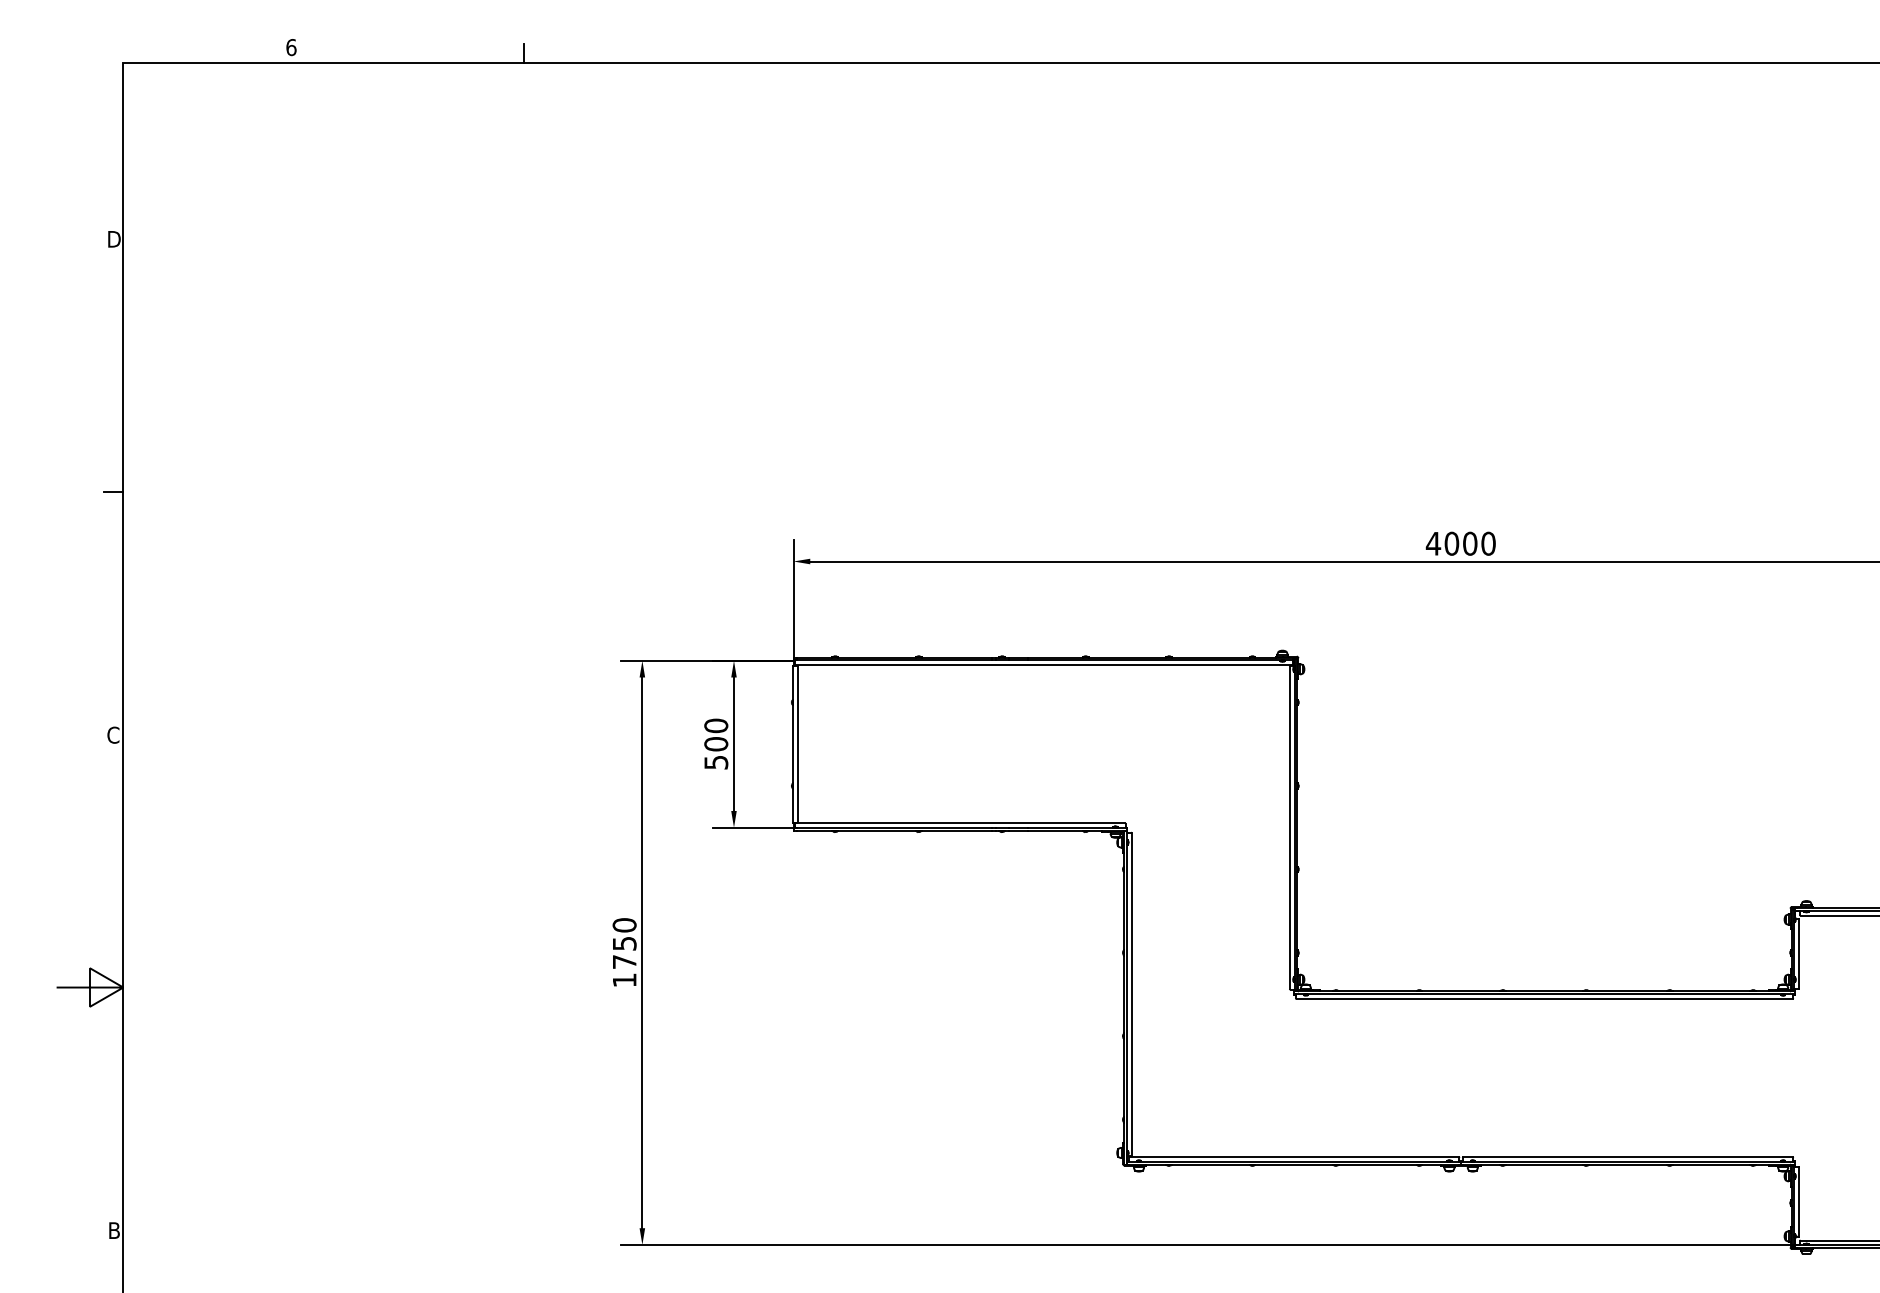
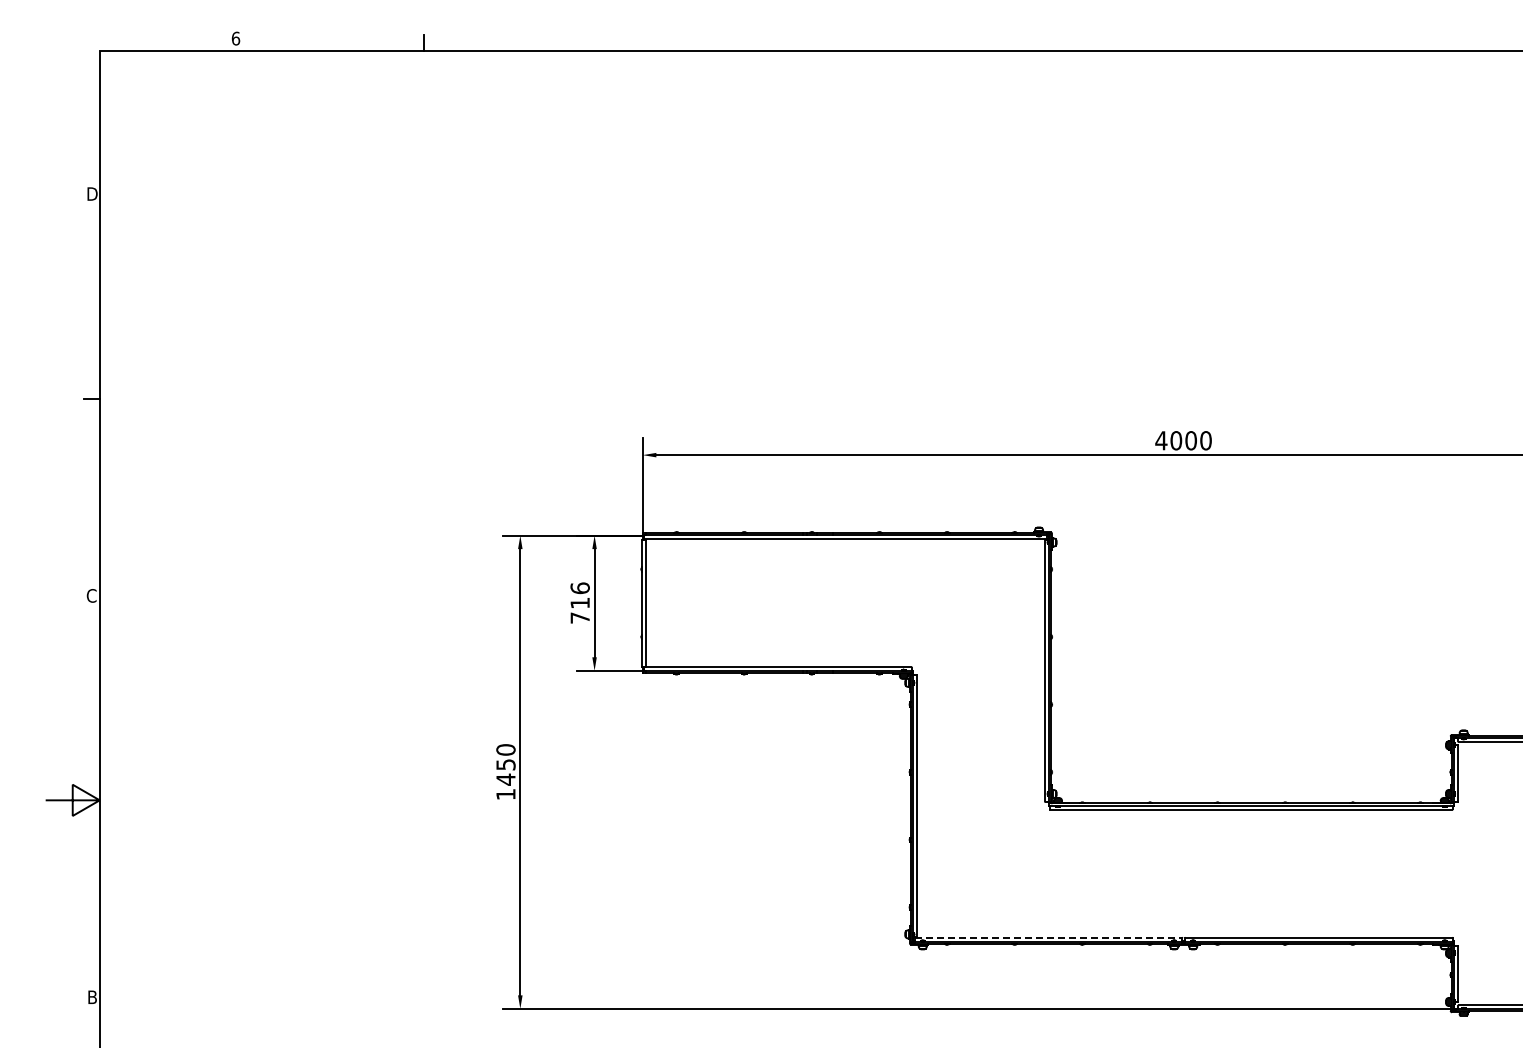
text: (715, 743) -> (579, 602), 500 -> 716
text: (624, 961) -> (505, 779), 1750 -> 1450
line: (1295, 1156) -> (1049, 937), solid -> dashed

